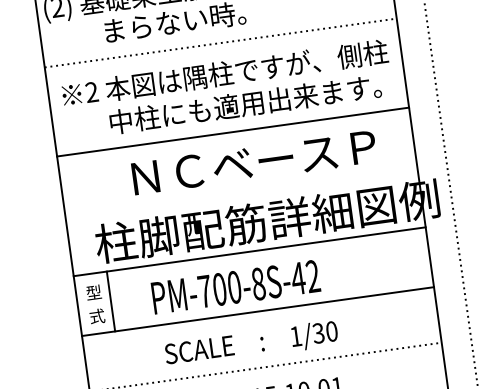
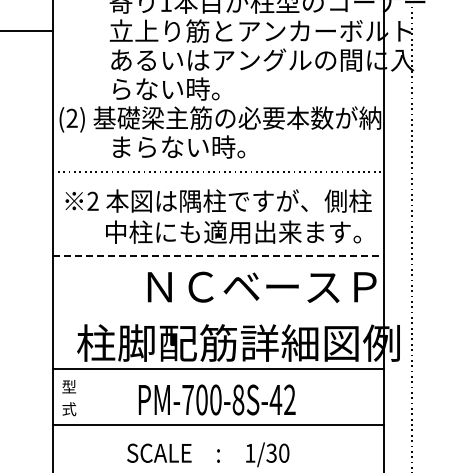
line: (233, 132) -> (218, 256), solid -> dashed
text: (253, 161) -> (261, 286), moved
text: (235, 286) -> (216, 399), moved
line: (110, 300) -> (83, 396), removed

